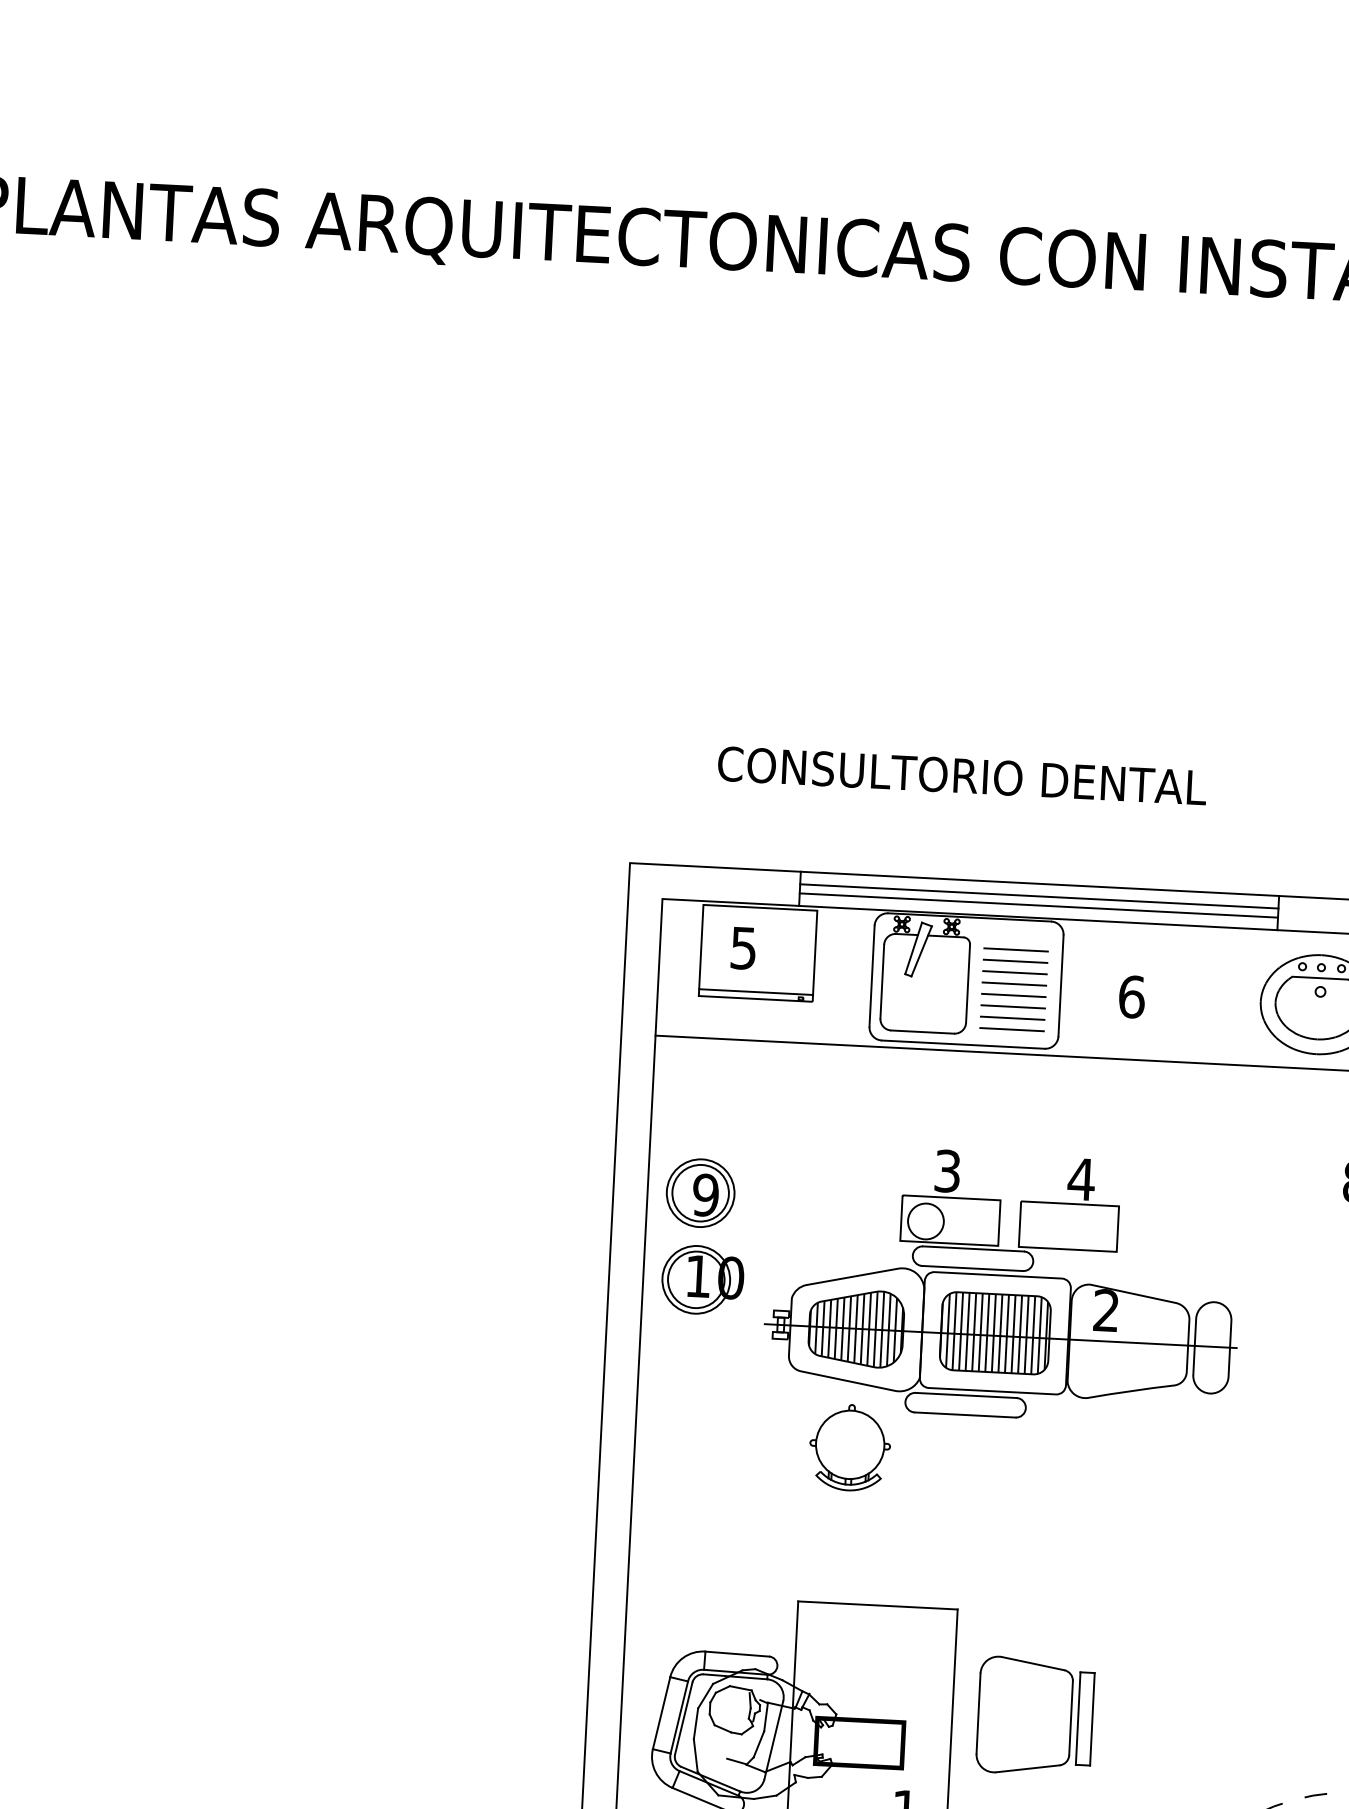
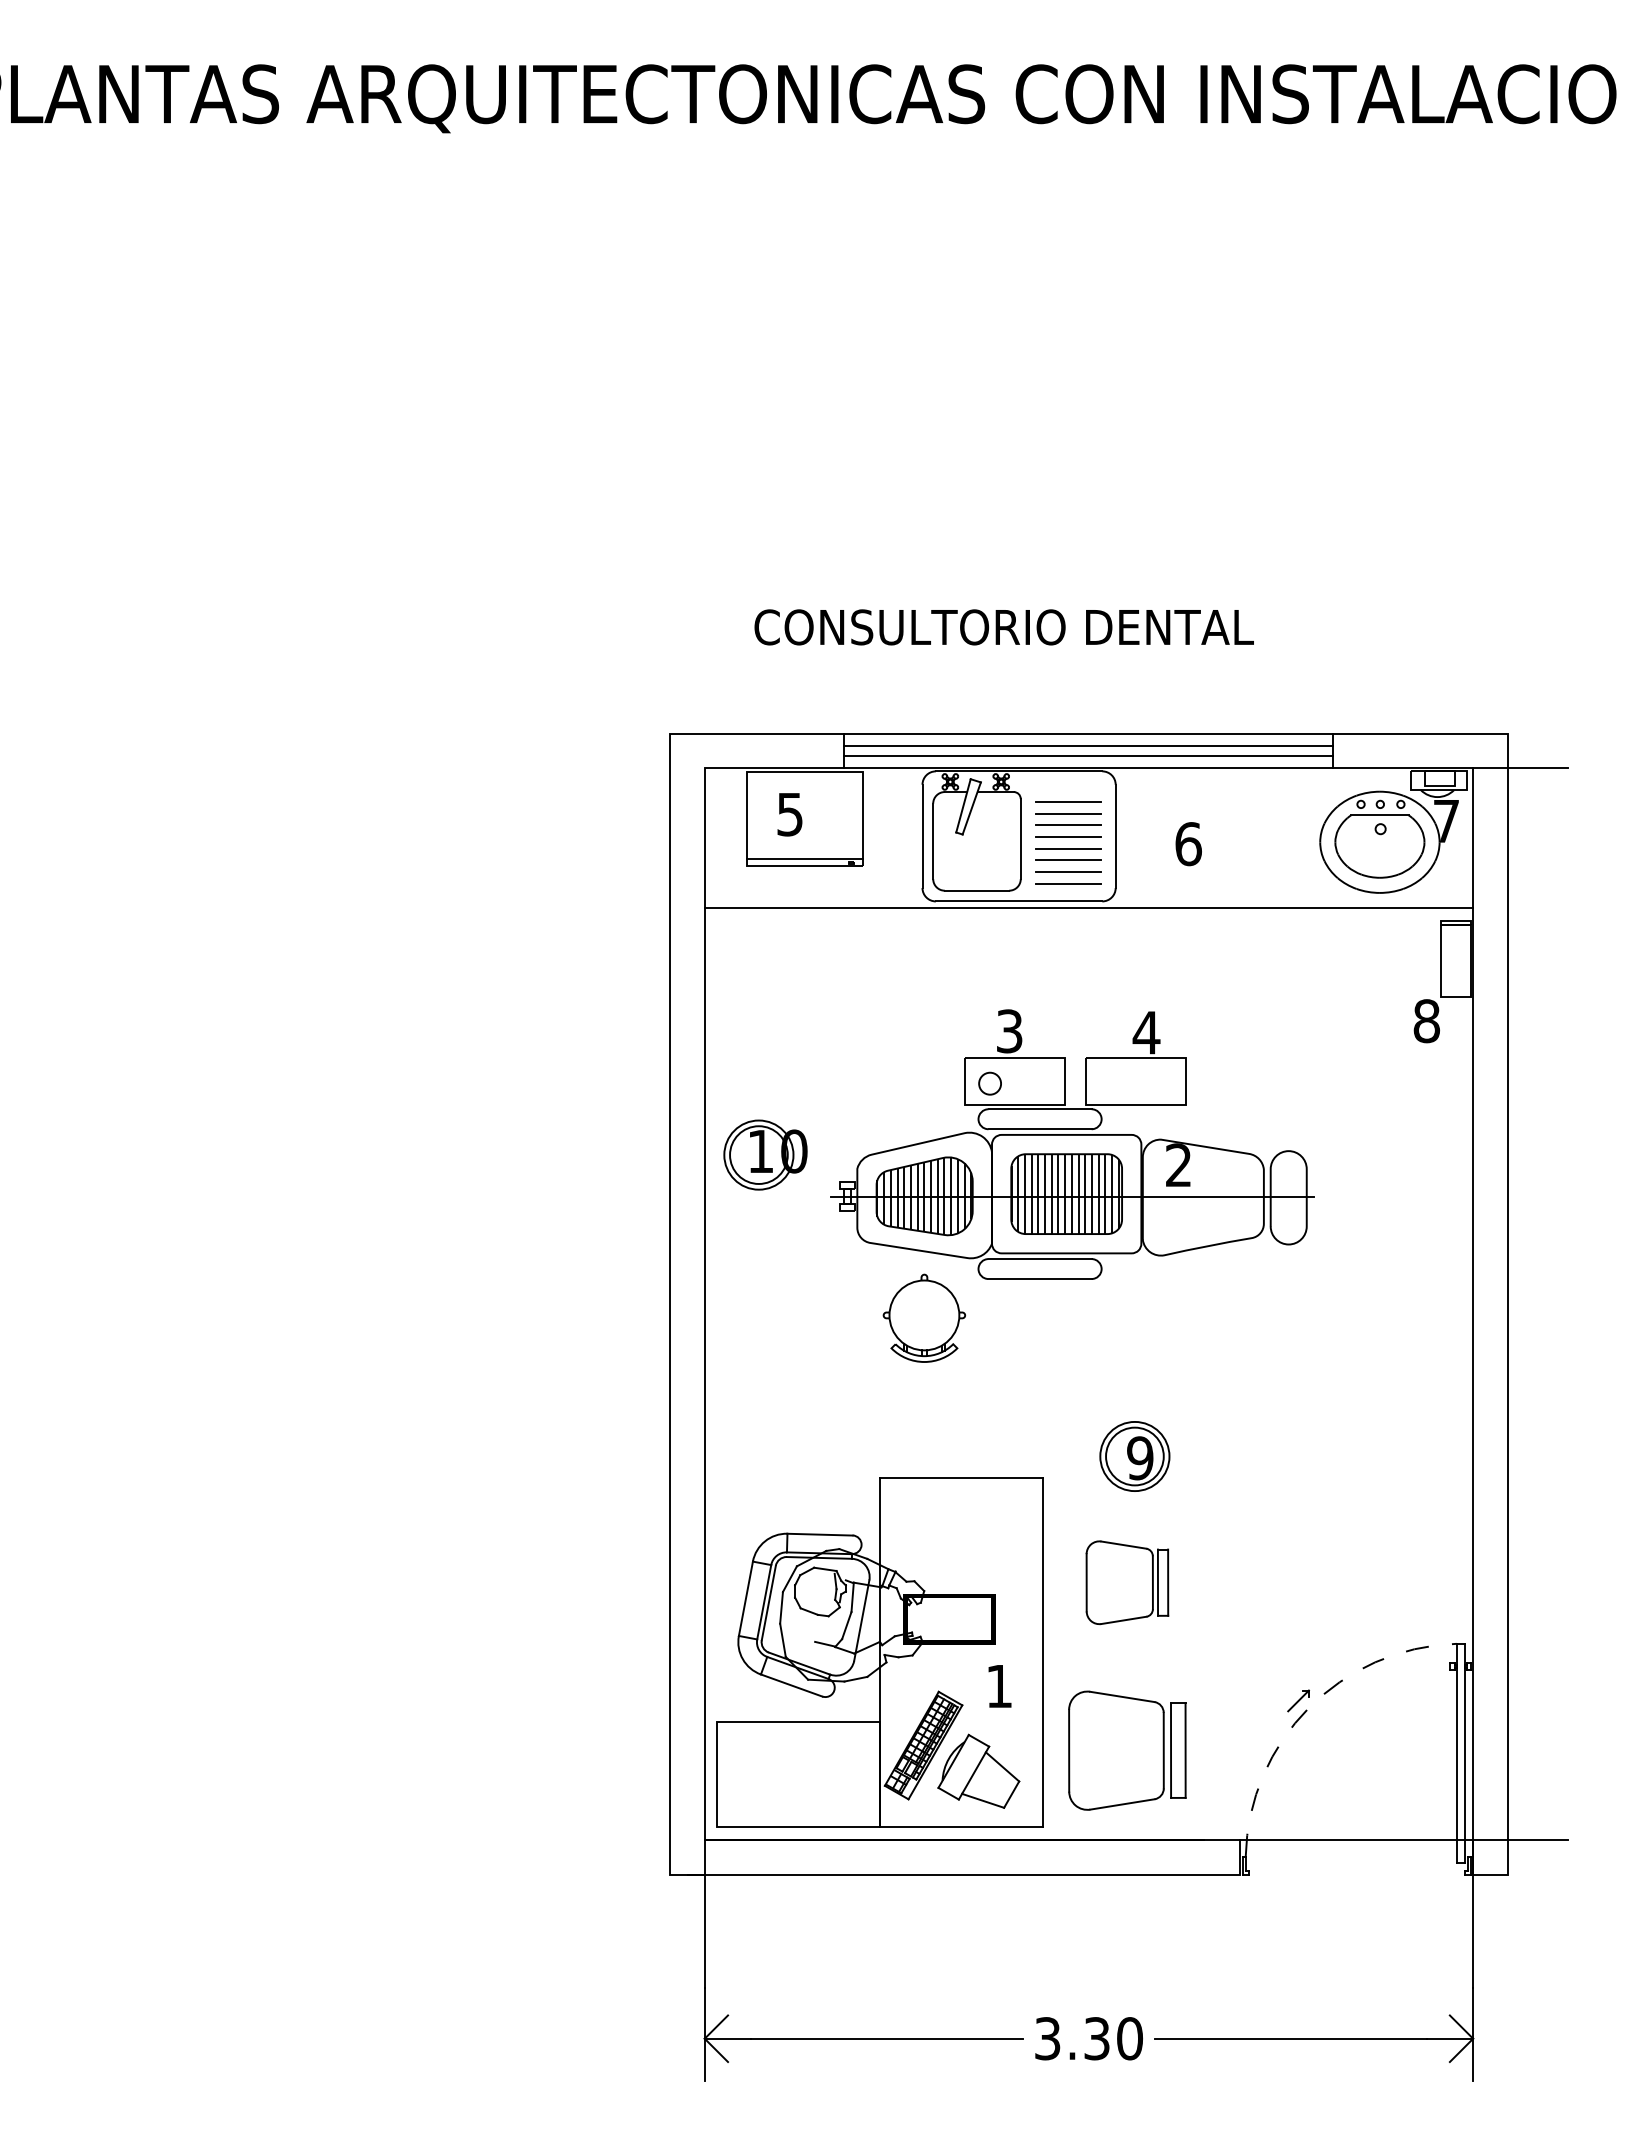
part: (700, 1193) -> (1134, 1456), moved
circle: (925, 1221) -> (989, 1083), size x0.6
part: (1035, 1716) -> (1127, 1582), size x0.7

